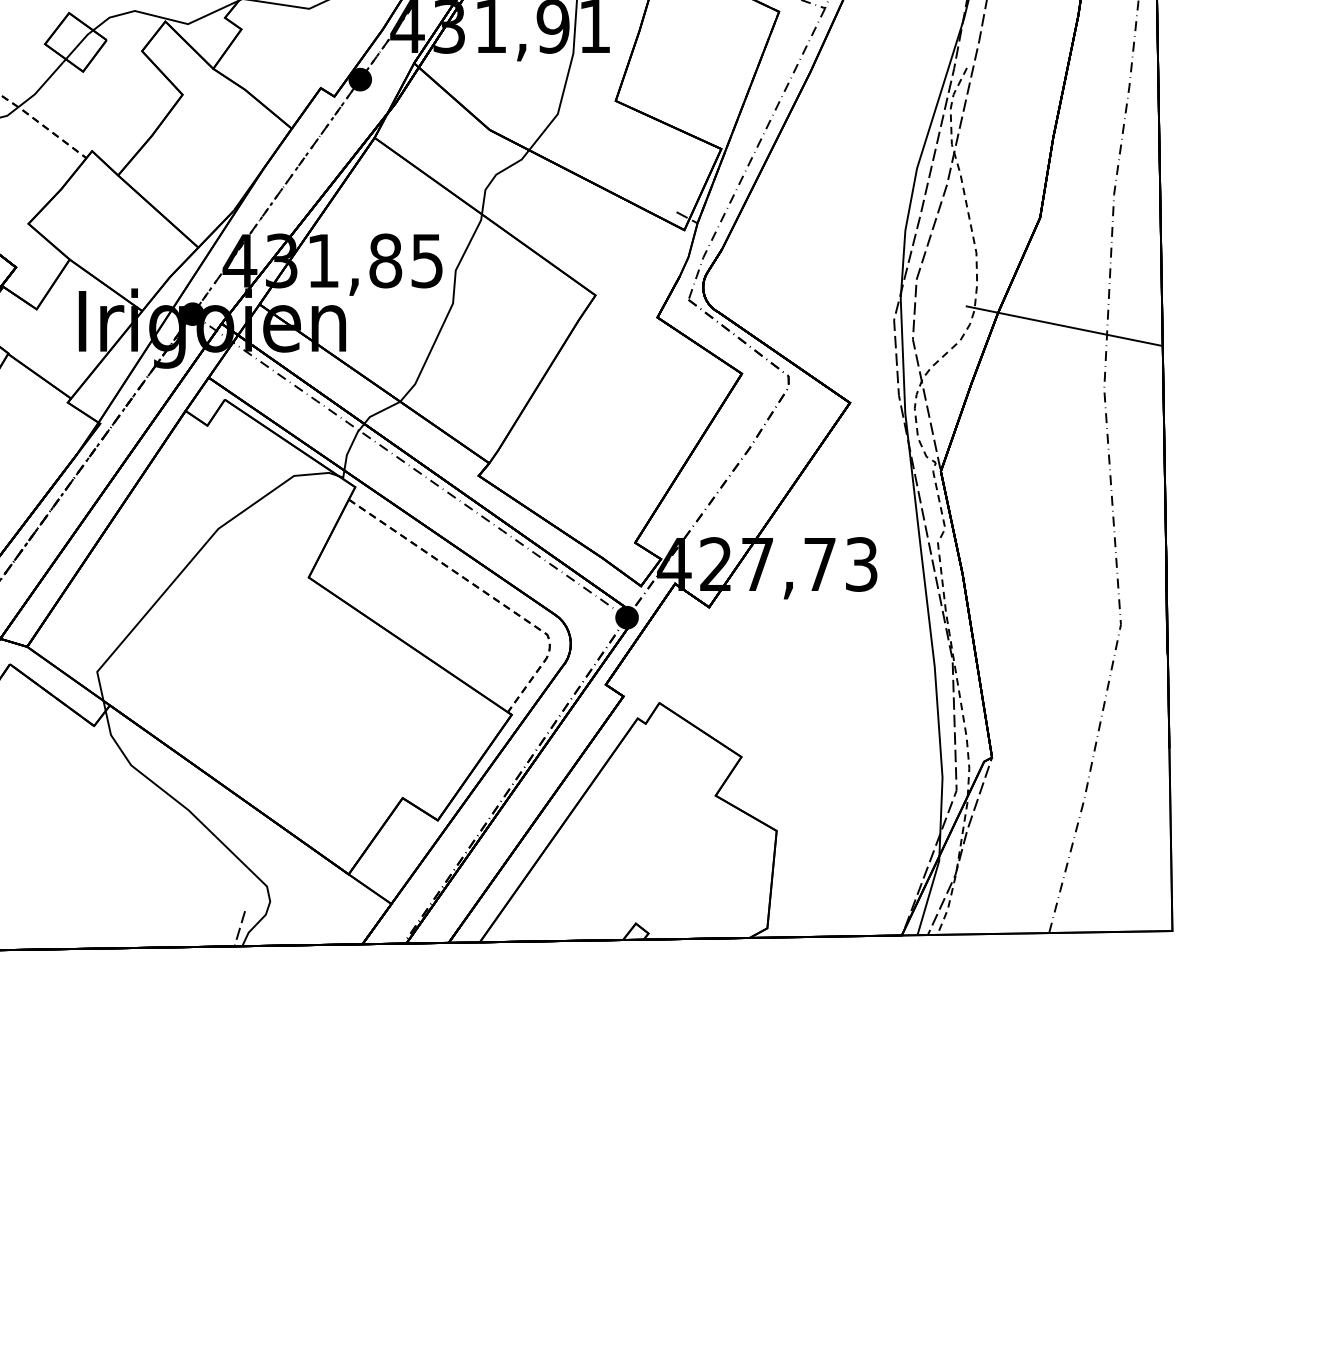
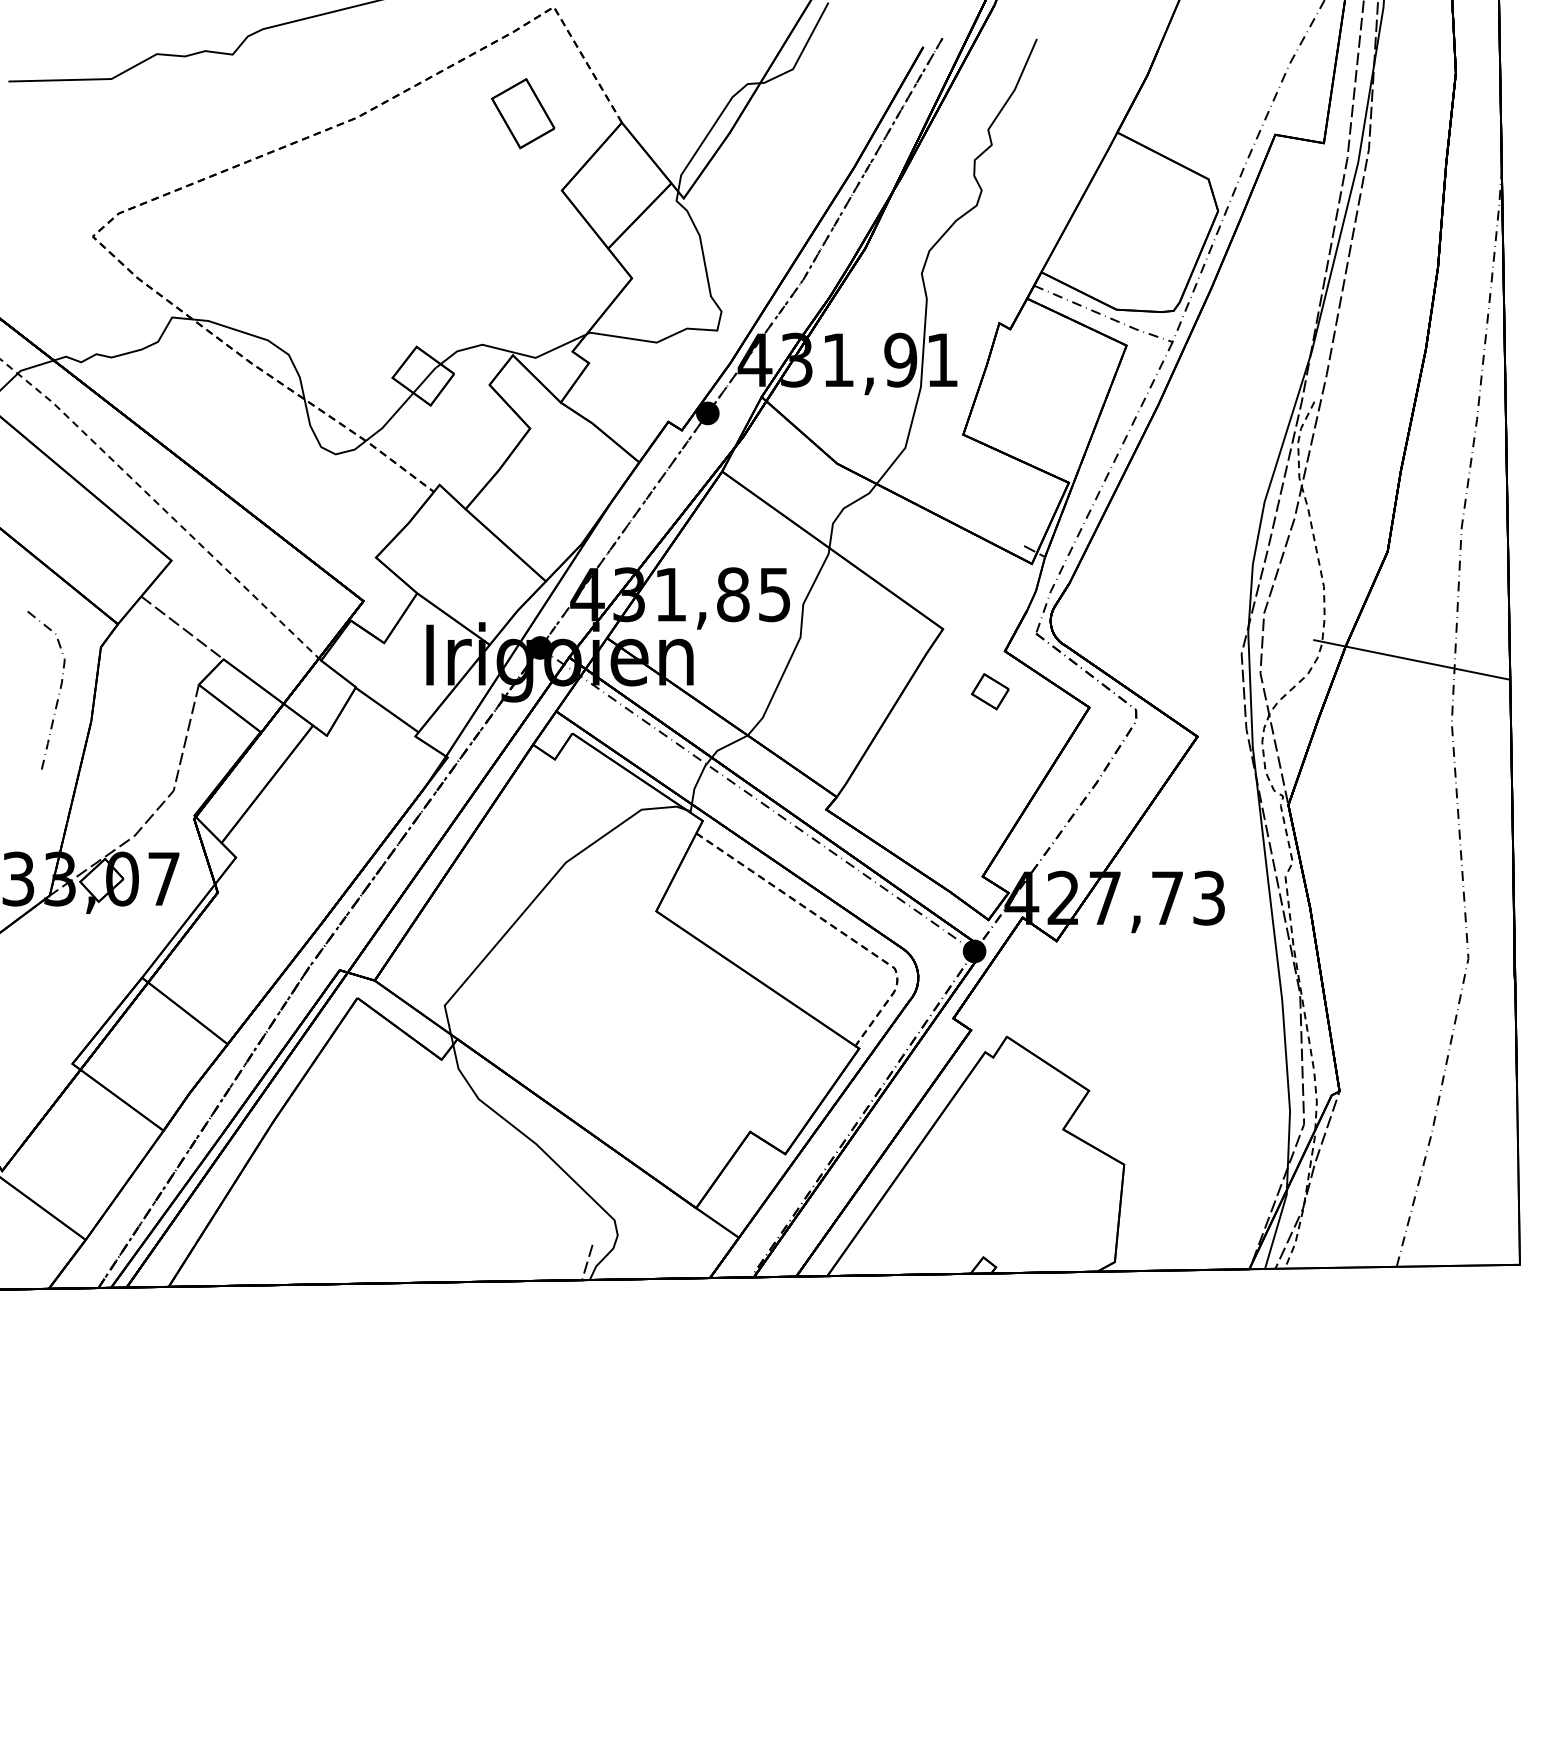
part: (642, 357) -> (990, 691), added

